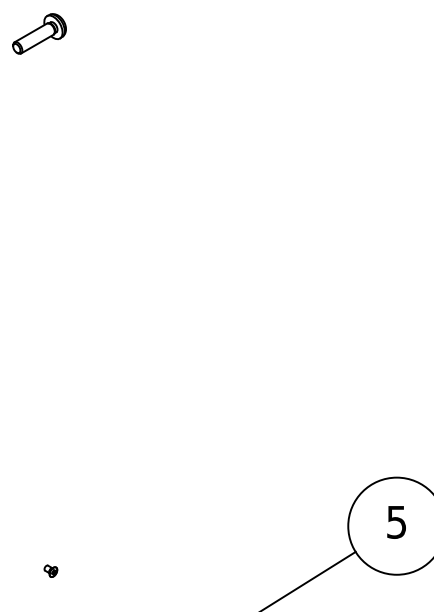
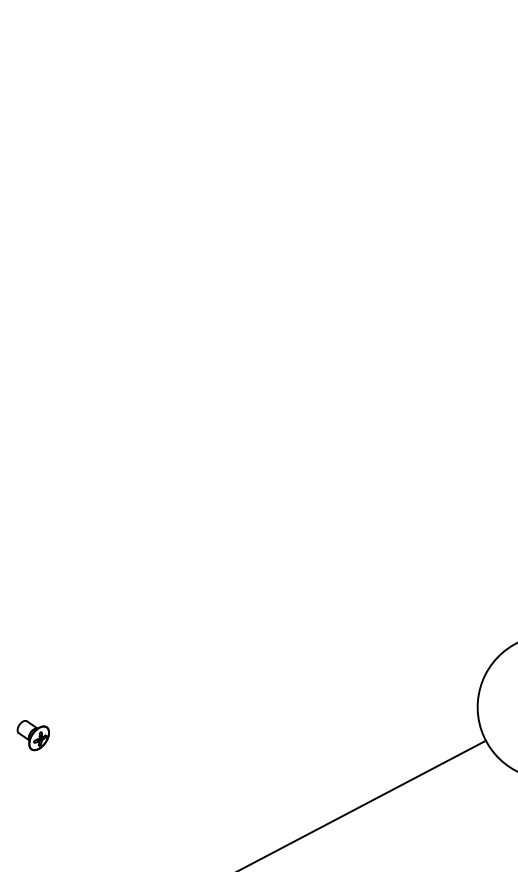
part: (50, 570) -> (32, 734), size x1.67

